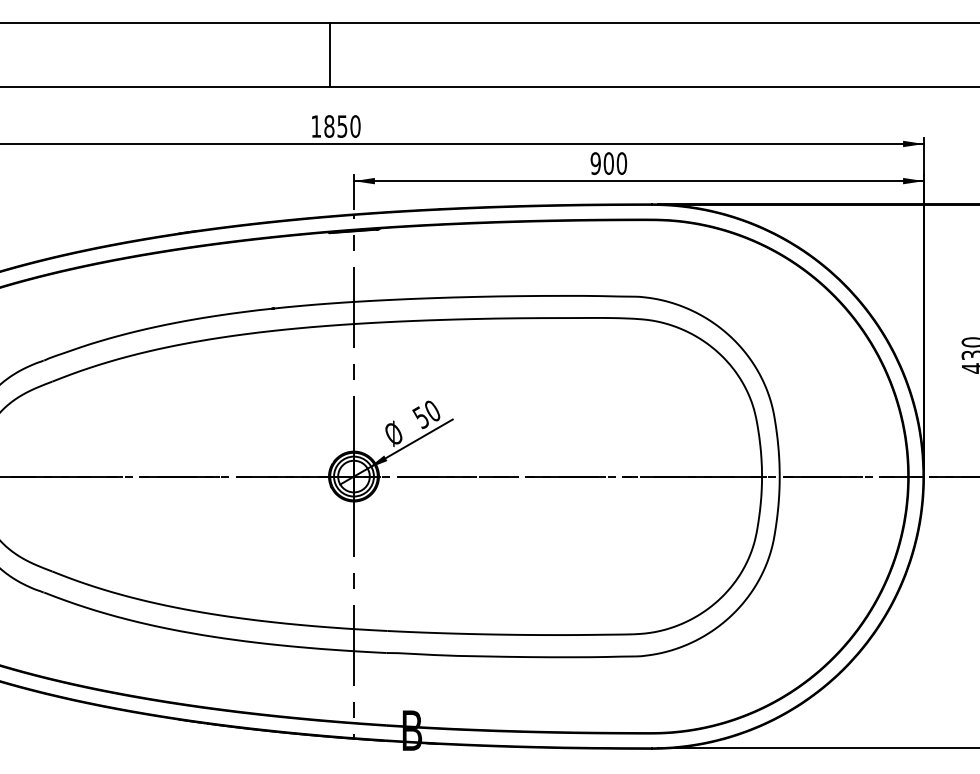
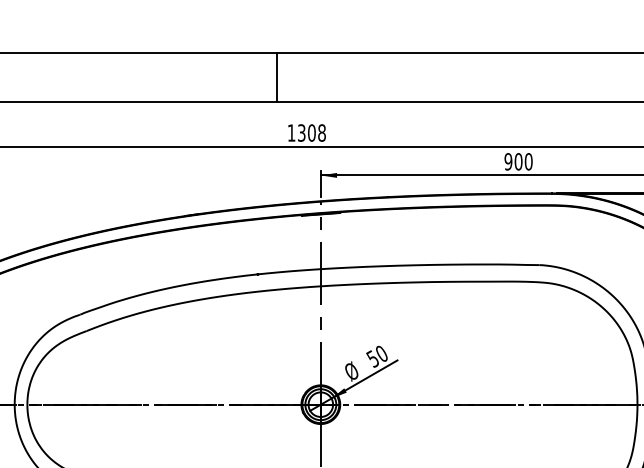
line: (329, 54) -> (276, 77), moved
text: (342, 126) -> (311, 133), 1850 -> 1308

